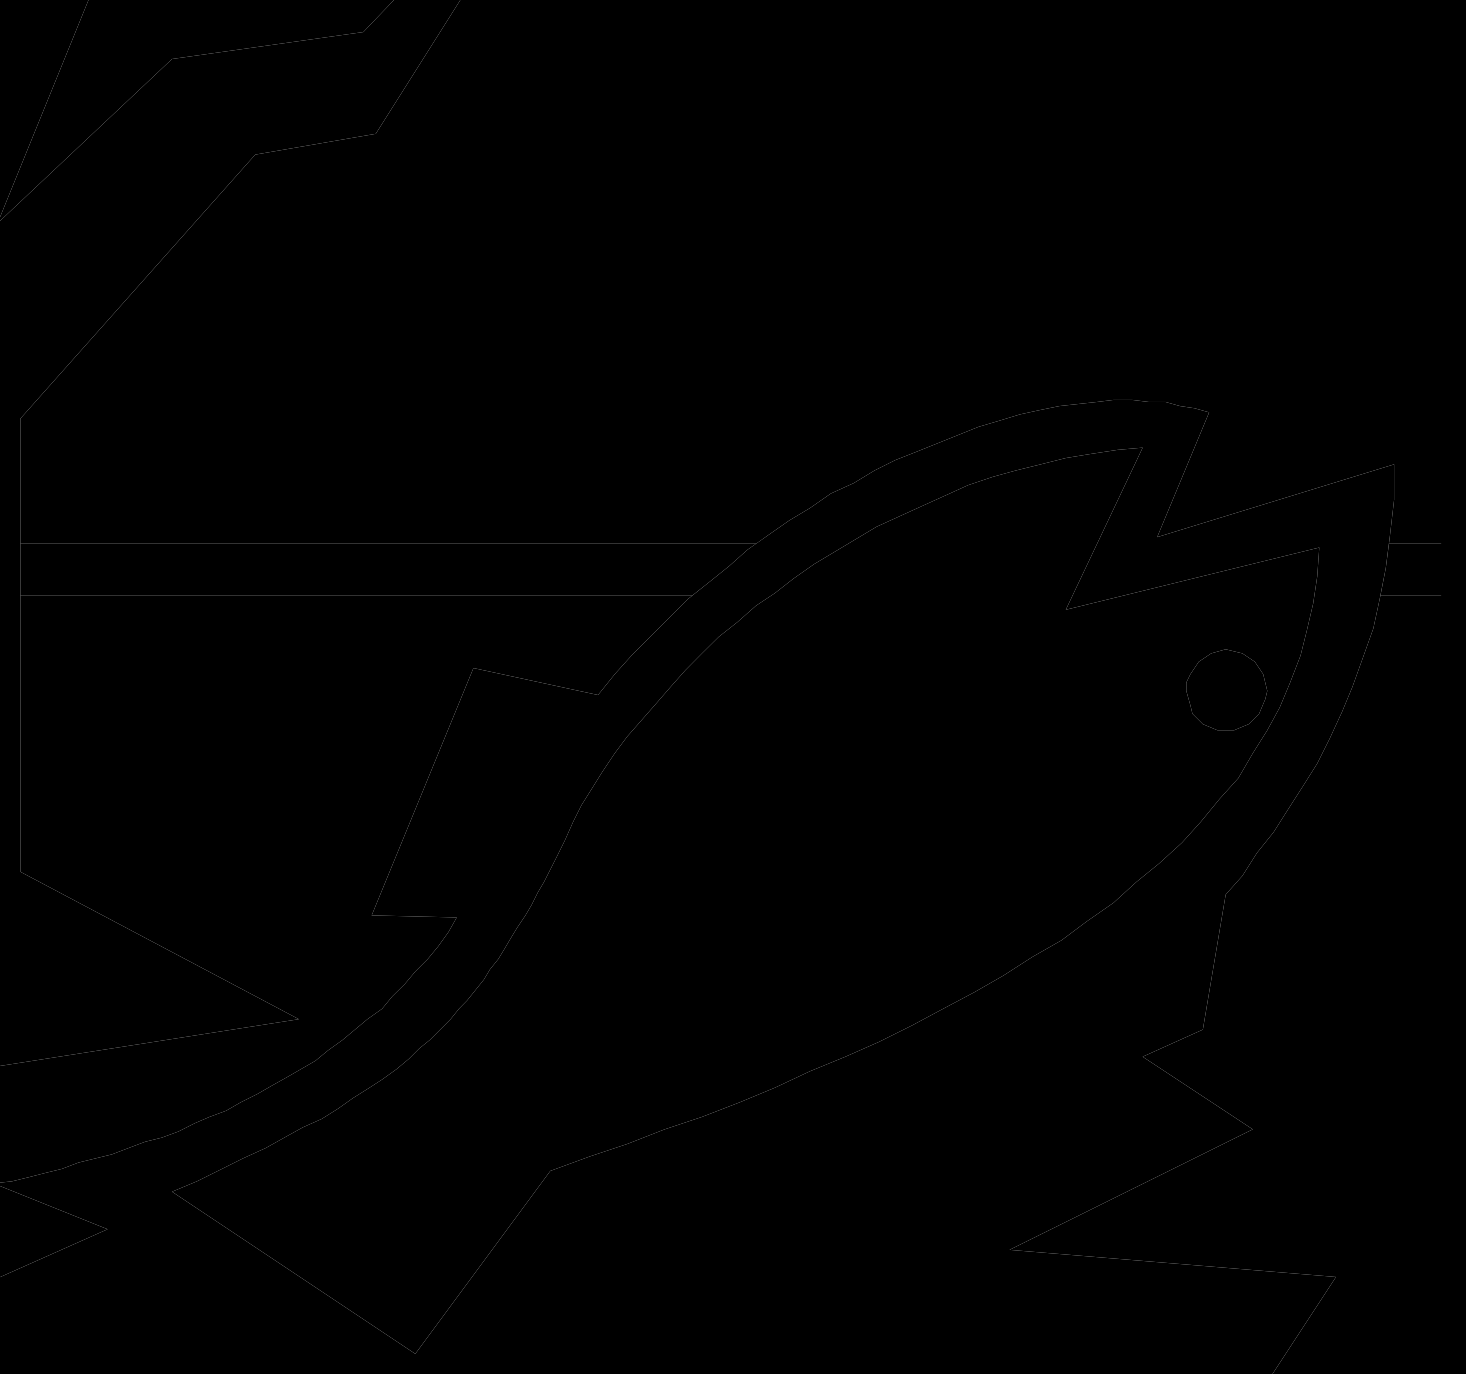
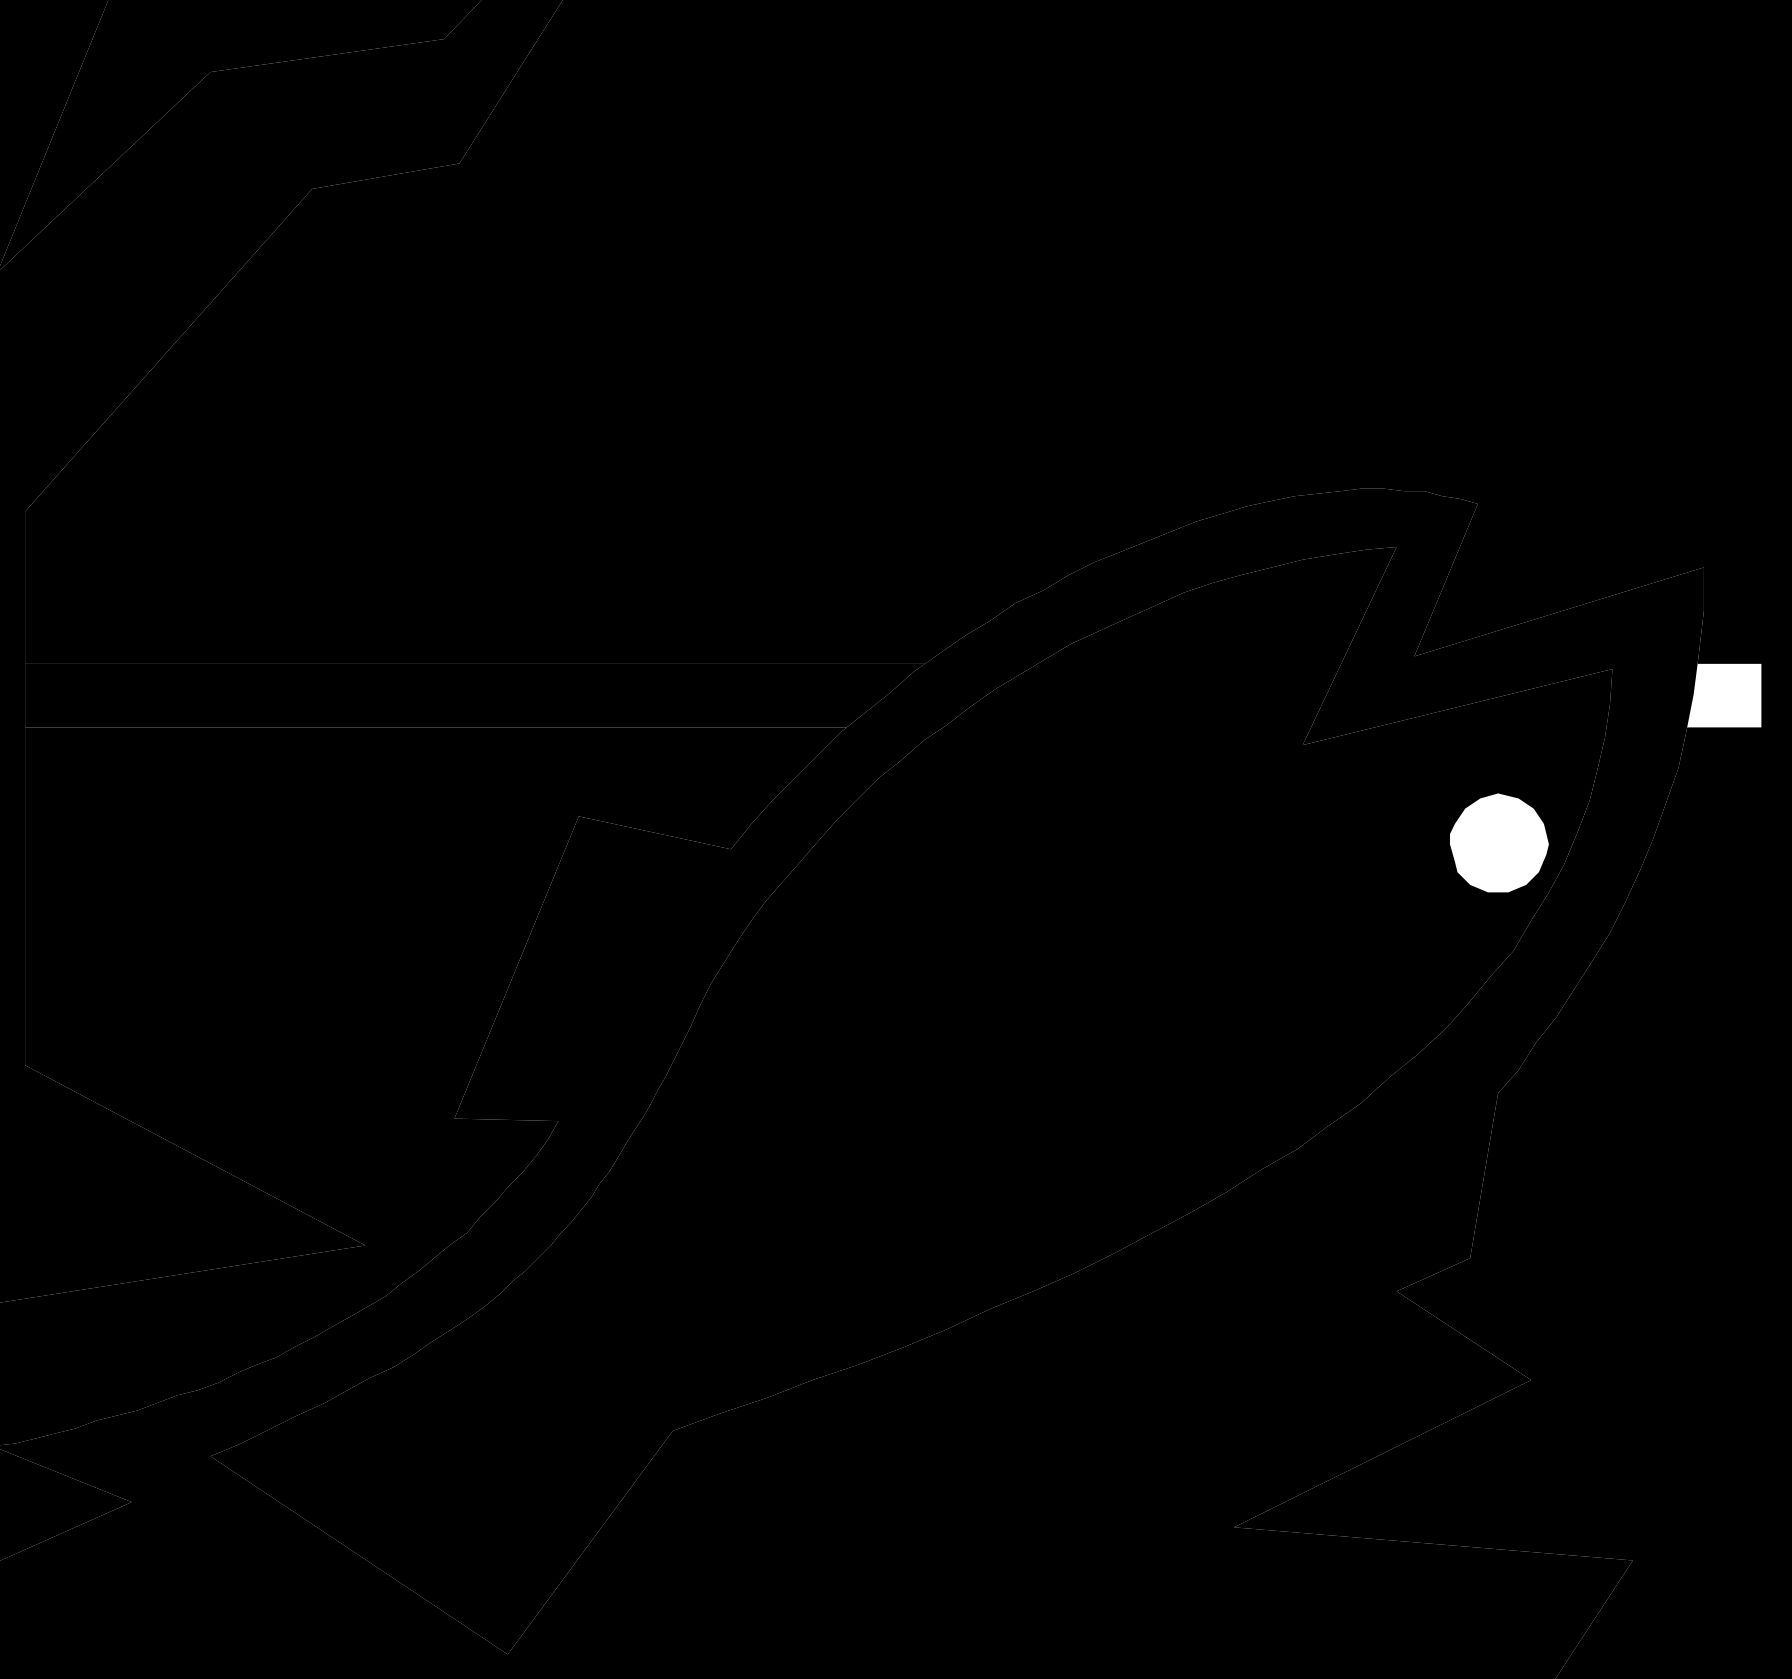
fill: (1415, 569) -> (1730, 695), removed
fill: (1226, 689) -> (1498, 842), removed

